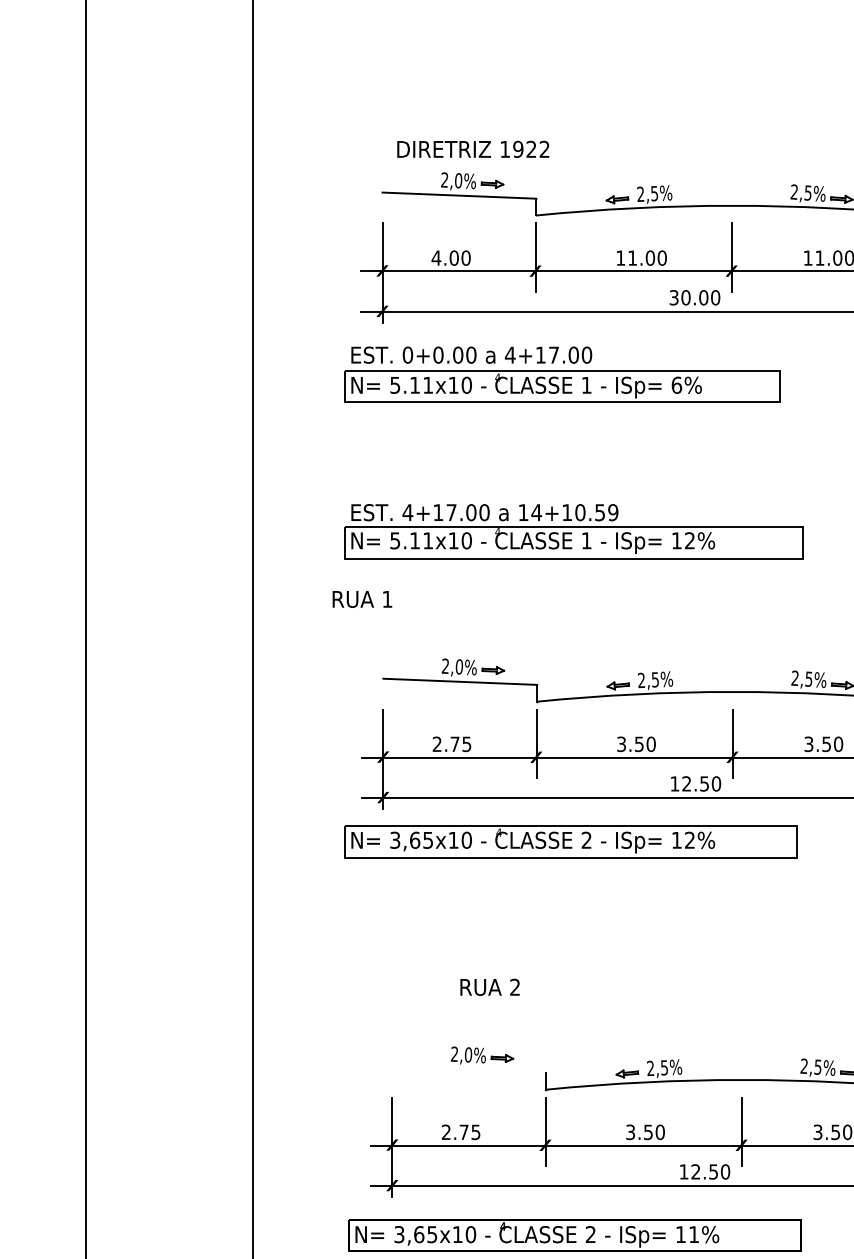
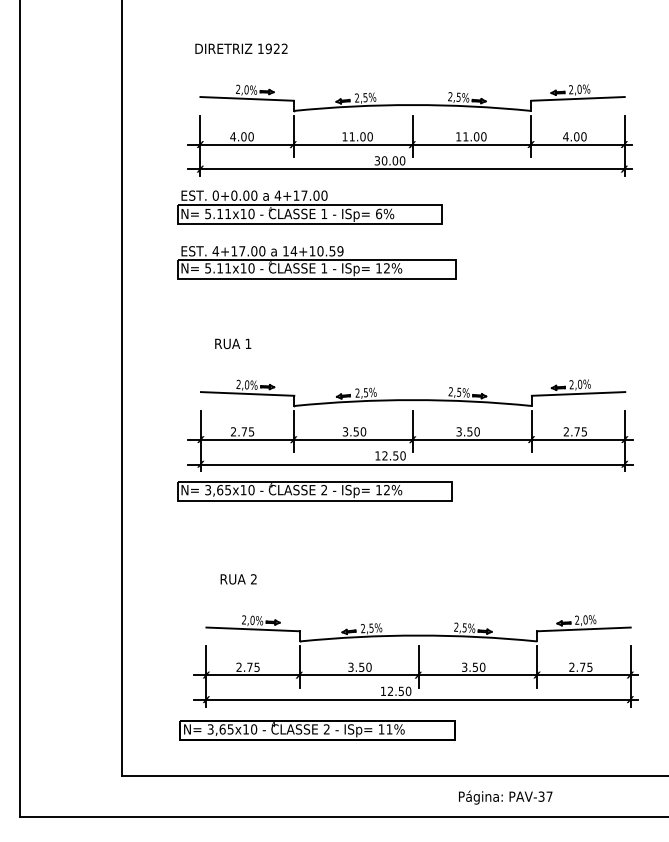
text: (473, 148) -> (241, 48), moved
part: (573, 531) -> (316, 262), moved
text: (362, 598) -> (233, 343), moved
text: (489, 987) -> (238, 579), moved
line: (468, 1069) -> (252, 629), added

